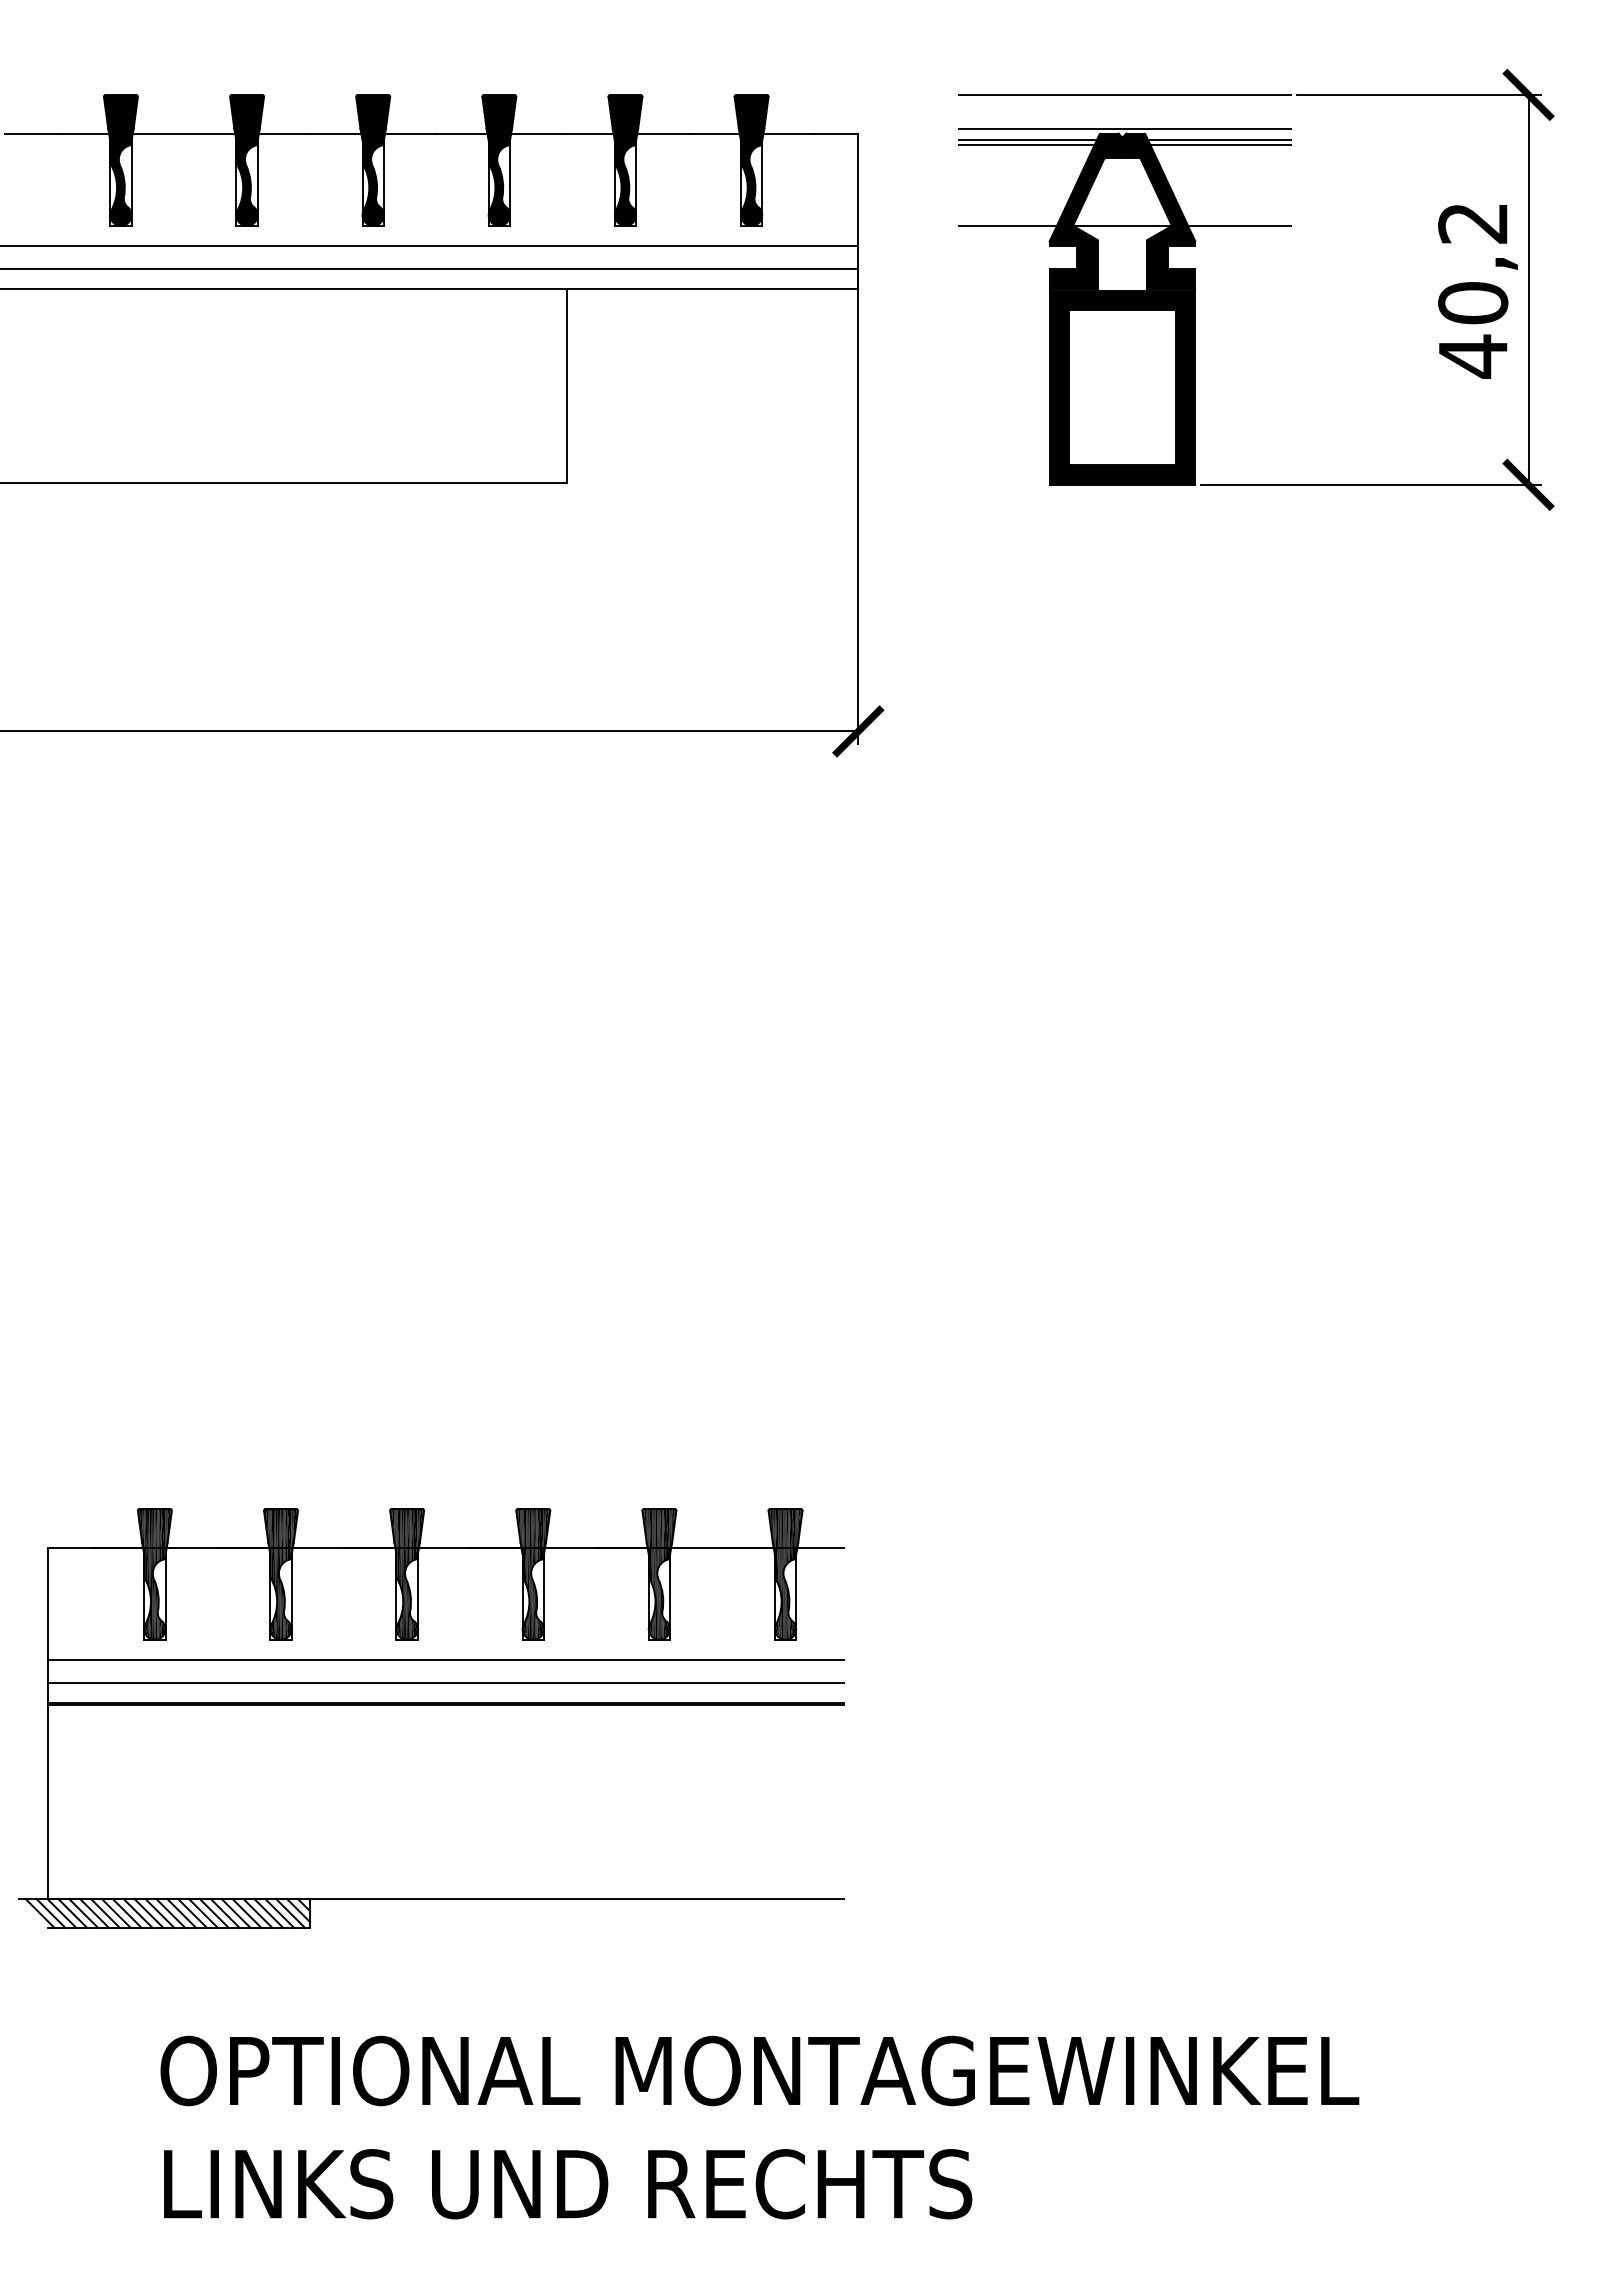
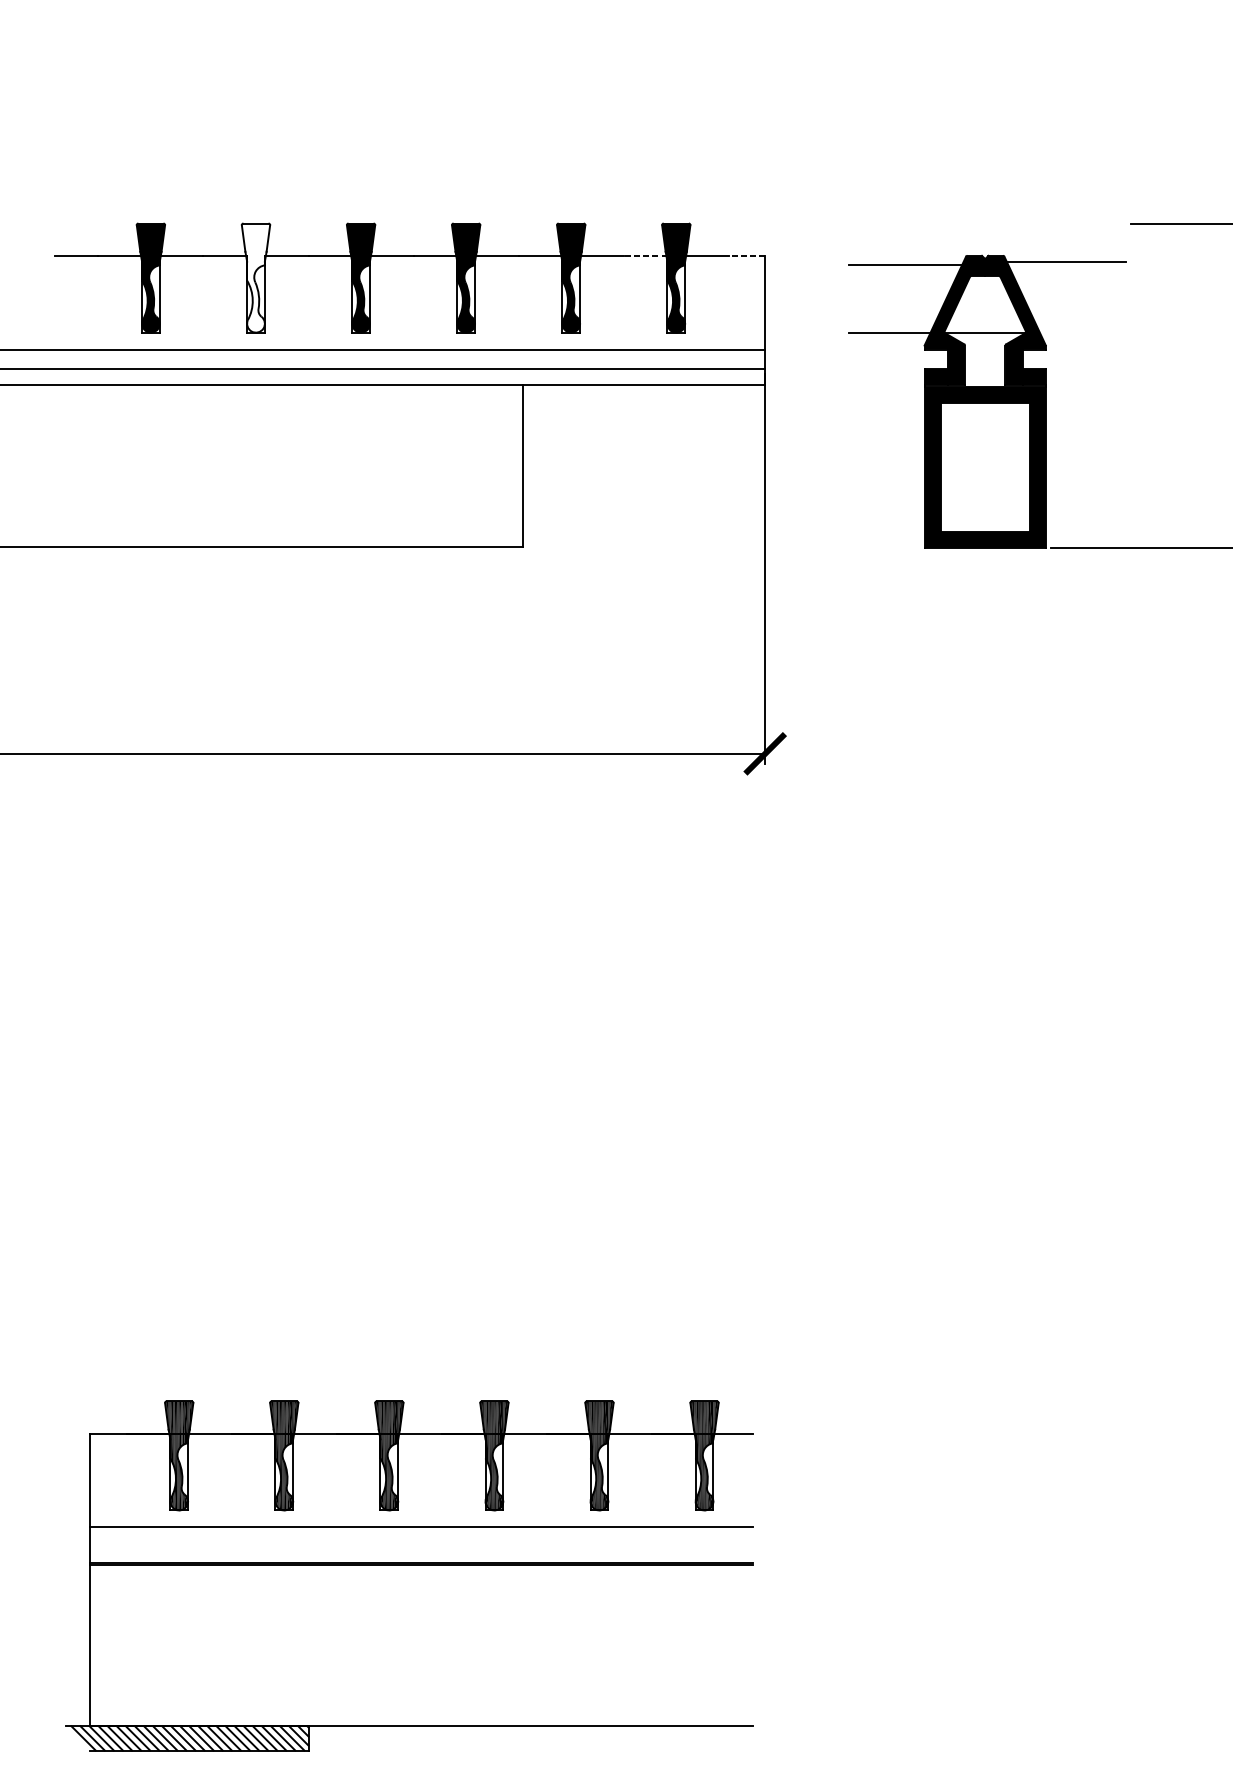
line: (1124, 94) -> (986, 223), removed
line: (1124, 128) -> (986, 251), removed
line: (714, 133) -> (645, 255), solid -> dashed
line: (836, 133) -> (747, 255), solid -> dashed
line: (1027, 140) -> (906, 261), removed
line: (1220, 145) -> (1066, 265), removed
fill: (247, 159) -> (256, 277), removed
line: (1239, 225) -> (1082, 332), removed
line: (445, 1683) -> (421, 1546), removed

